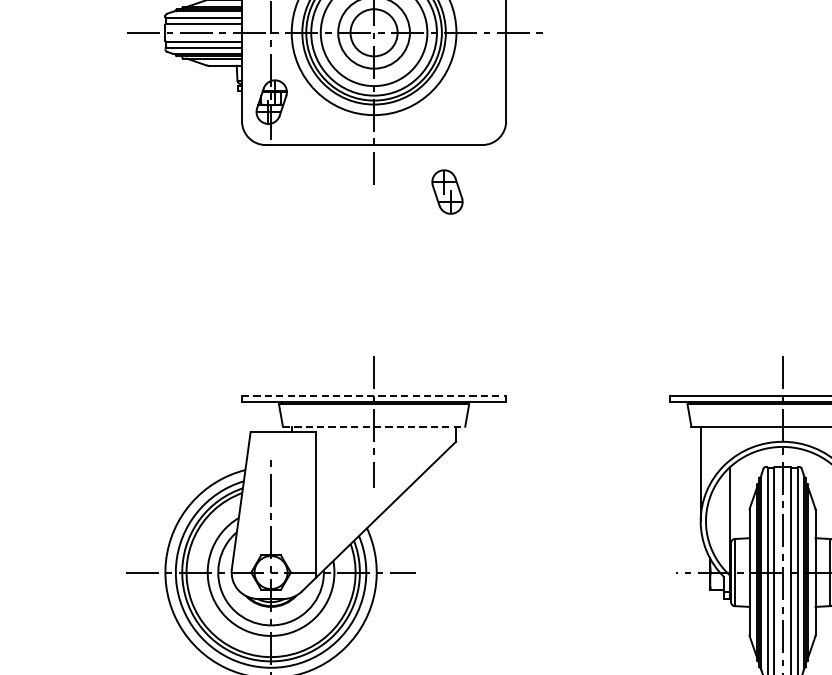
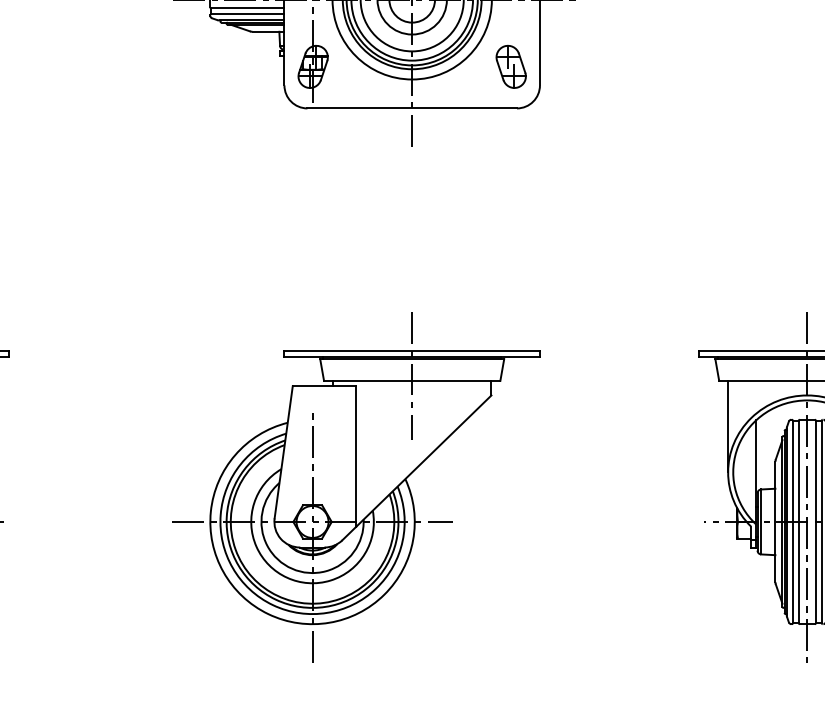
part: (446, 191) -> (510, 66), moved
line: (374, 395) -> (412, 350), dashed -> solid
line: (374, 426) -> (412, 380), dashed -> solid

